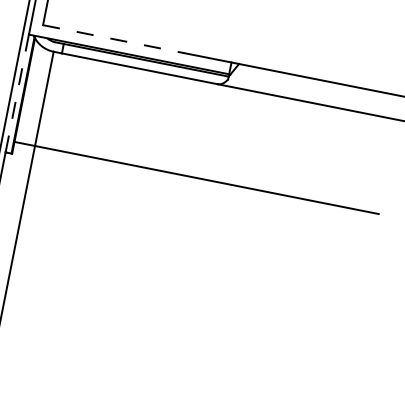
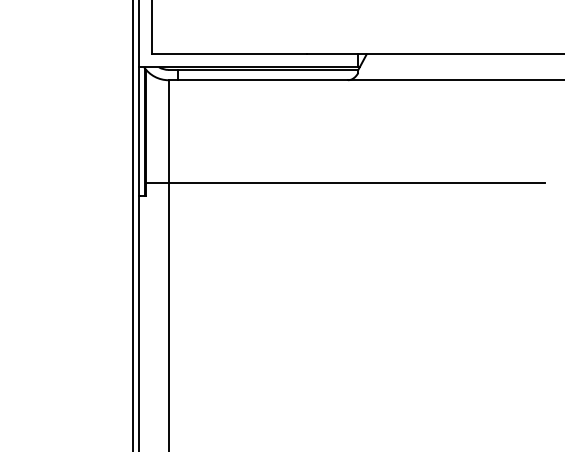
line: (113, 39) -> (229, 54), dashed -> solid
line: (17, 93) -> (139, 131), dashed -> solid

